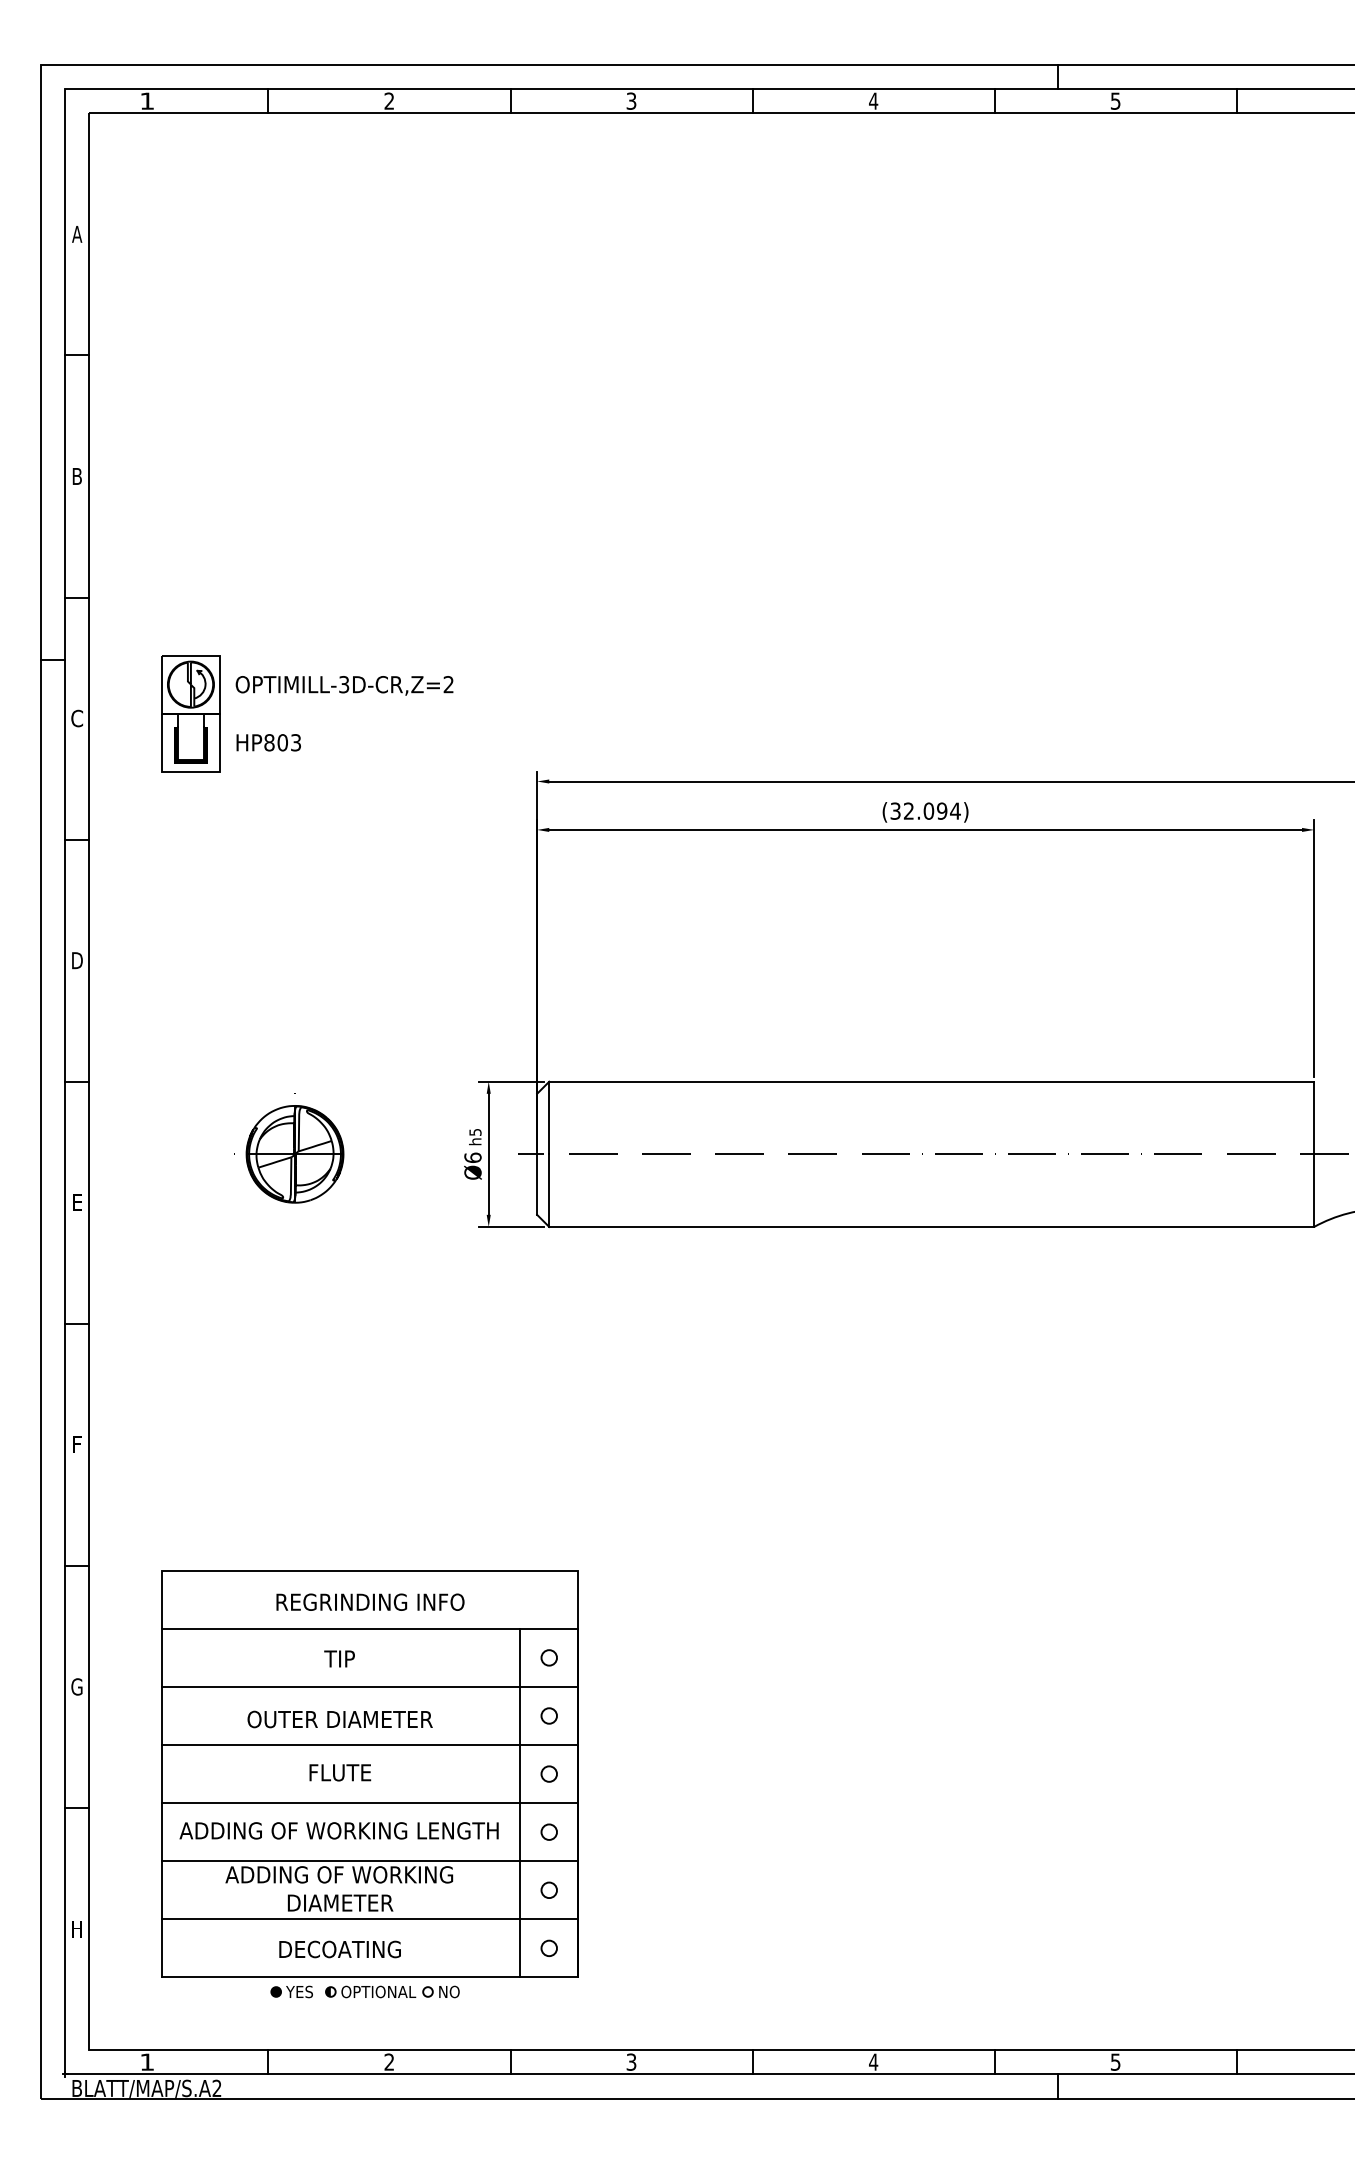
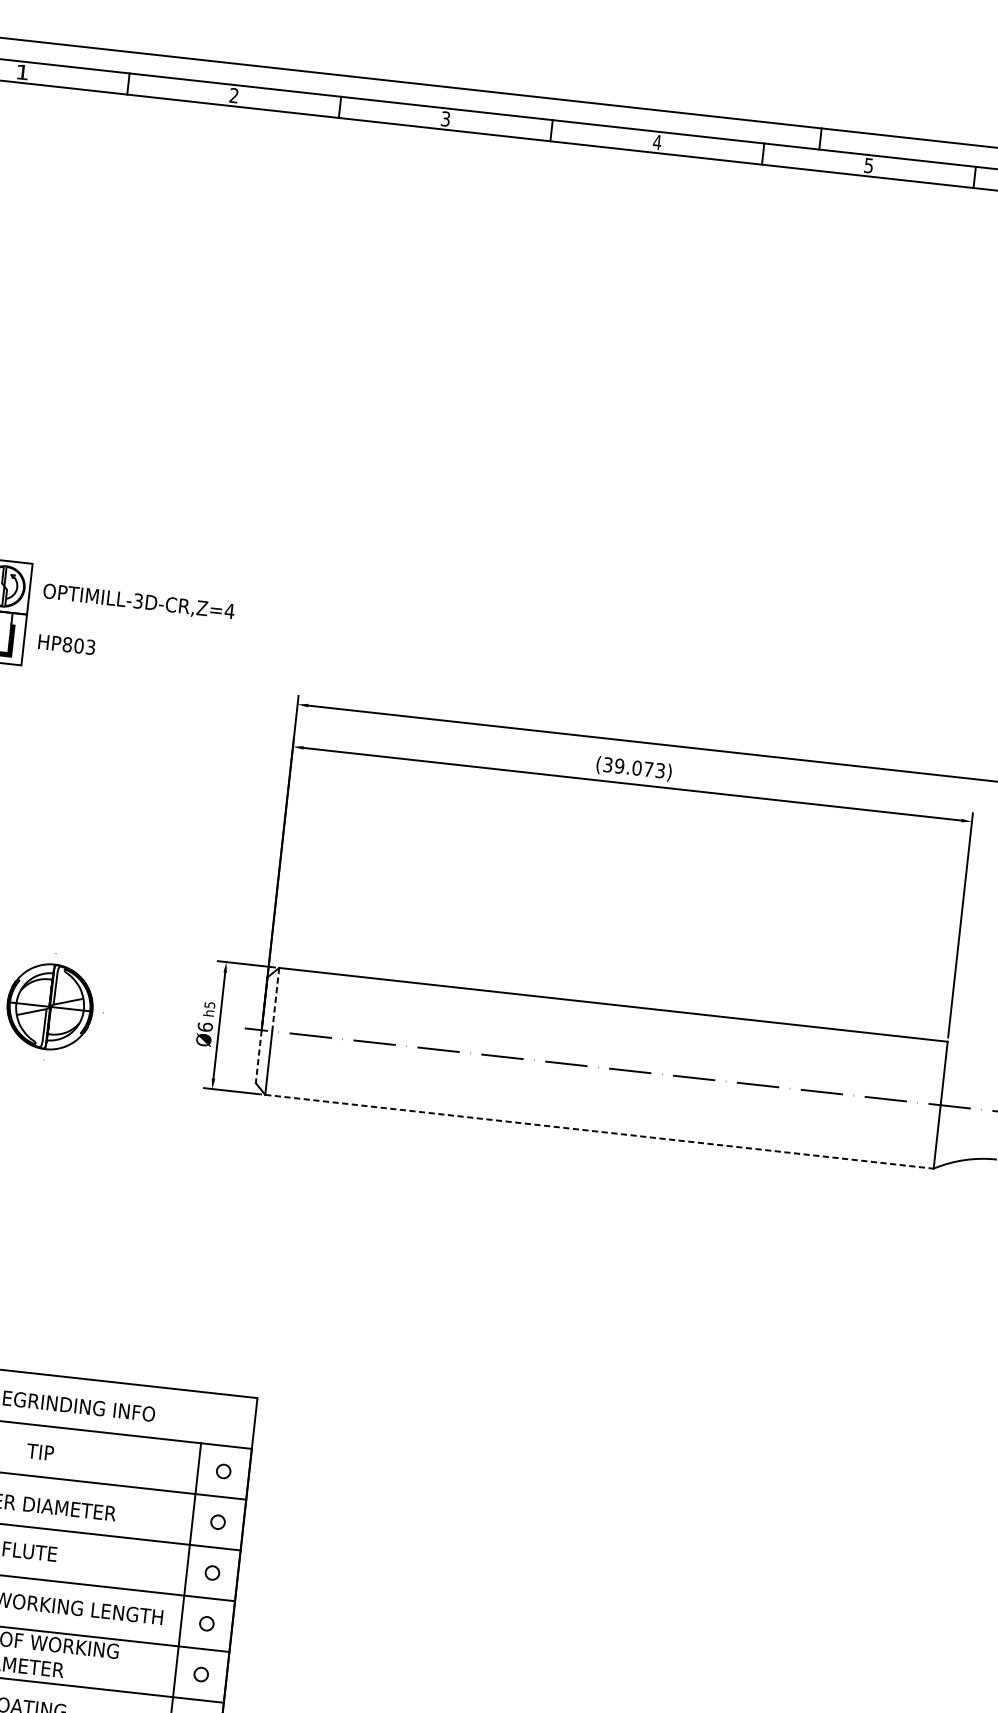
text: (448, 684) -> (229, 611), OPTIMILL-3D-CR,Z=2 -> OPTIMILL-3D-CR,Z=4
text: (931, 810) -> (639, 767), (32.094) -> (39.073)
line: (549, 1118) -> (275, 1000), solid -> dashed
line: (537, 1185) -> (258, 1057), solid -> dashed
line: (932, 1226) -> (600, 1131), solid -> dashed

